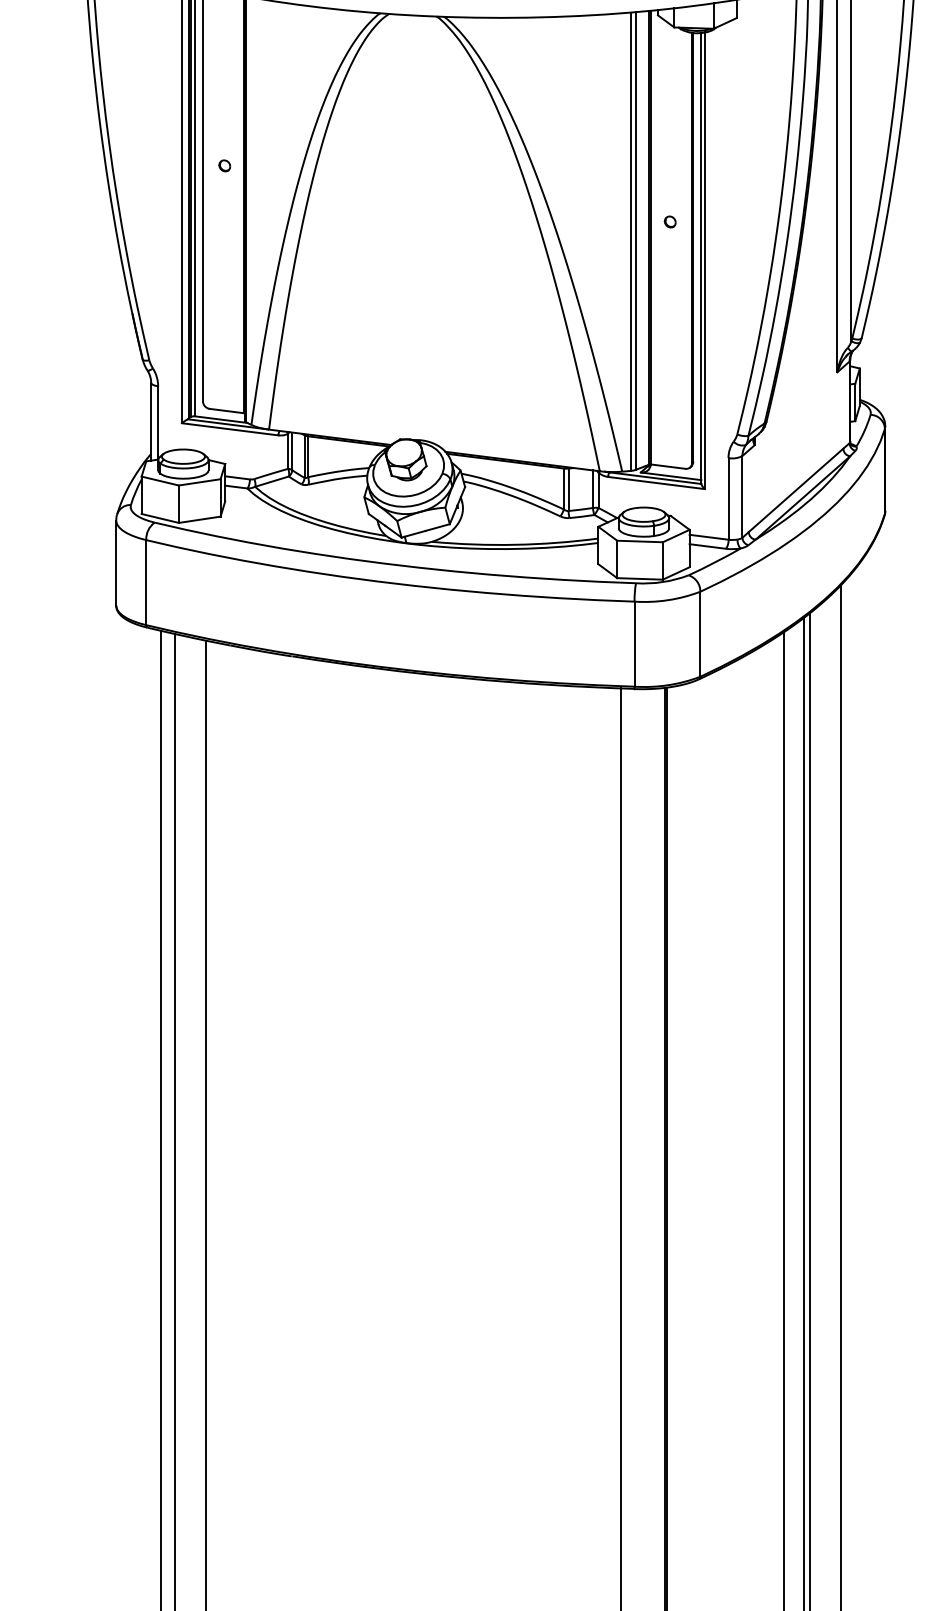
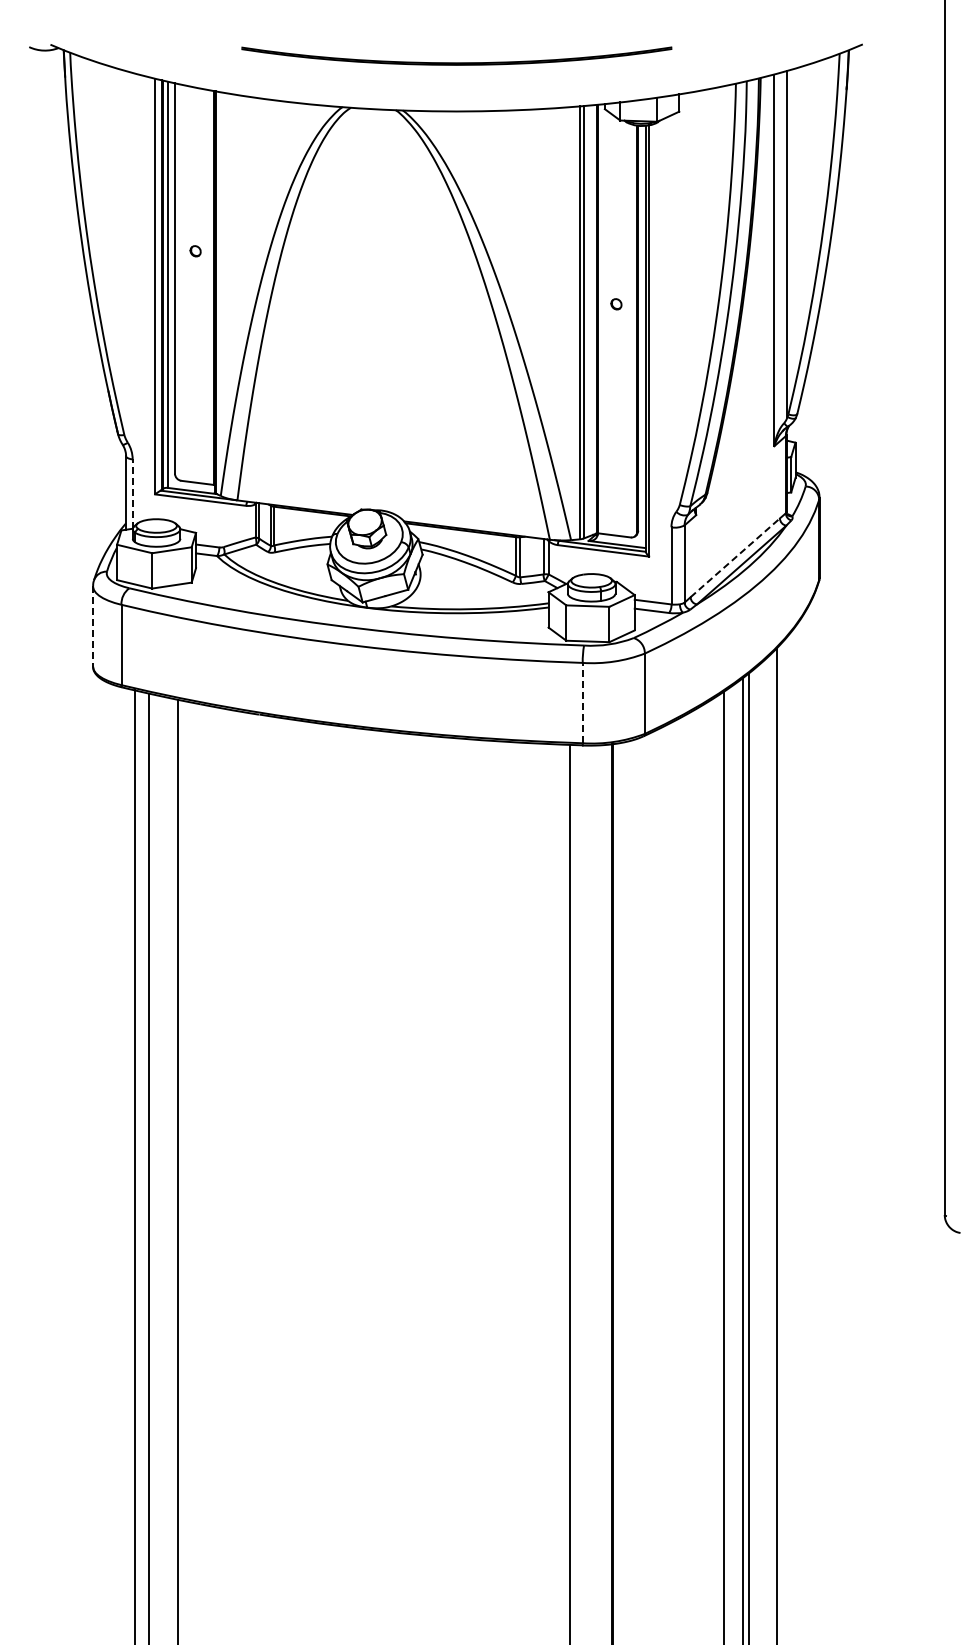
line: (157, 423) -> (132, 494), solid -> dashed
line: (796, 490) -> (735, 557), solid -> dashed
line: (116, 564) -> (93, 627), solid -> dashed
line: (634, 643) -> (582, 702), solid -> dashed

